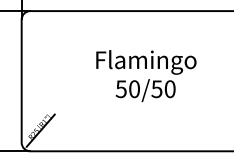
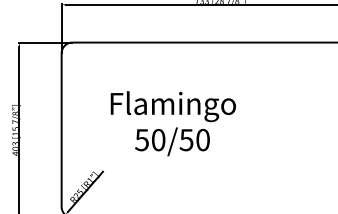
text: (145, 75) -> (172, 123), moved

